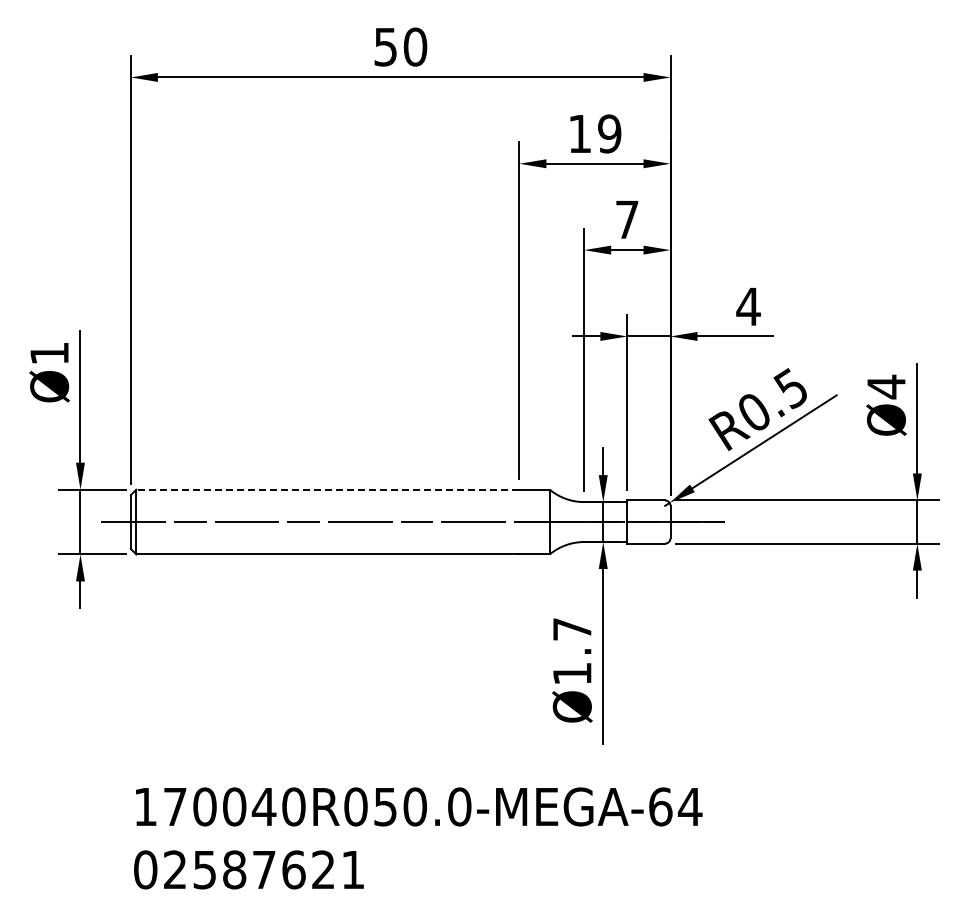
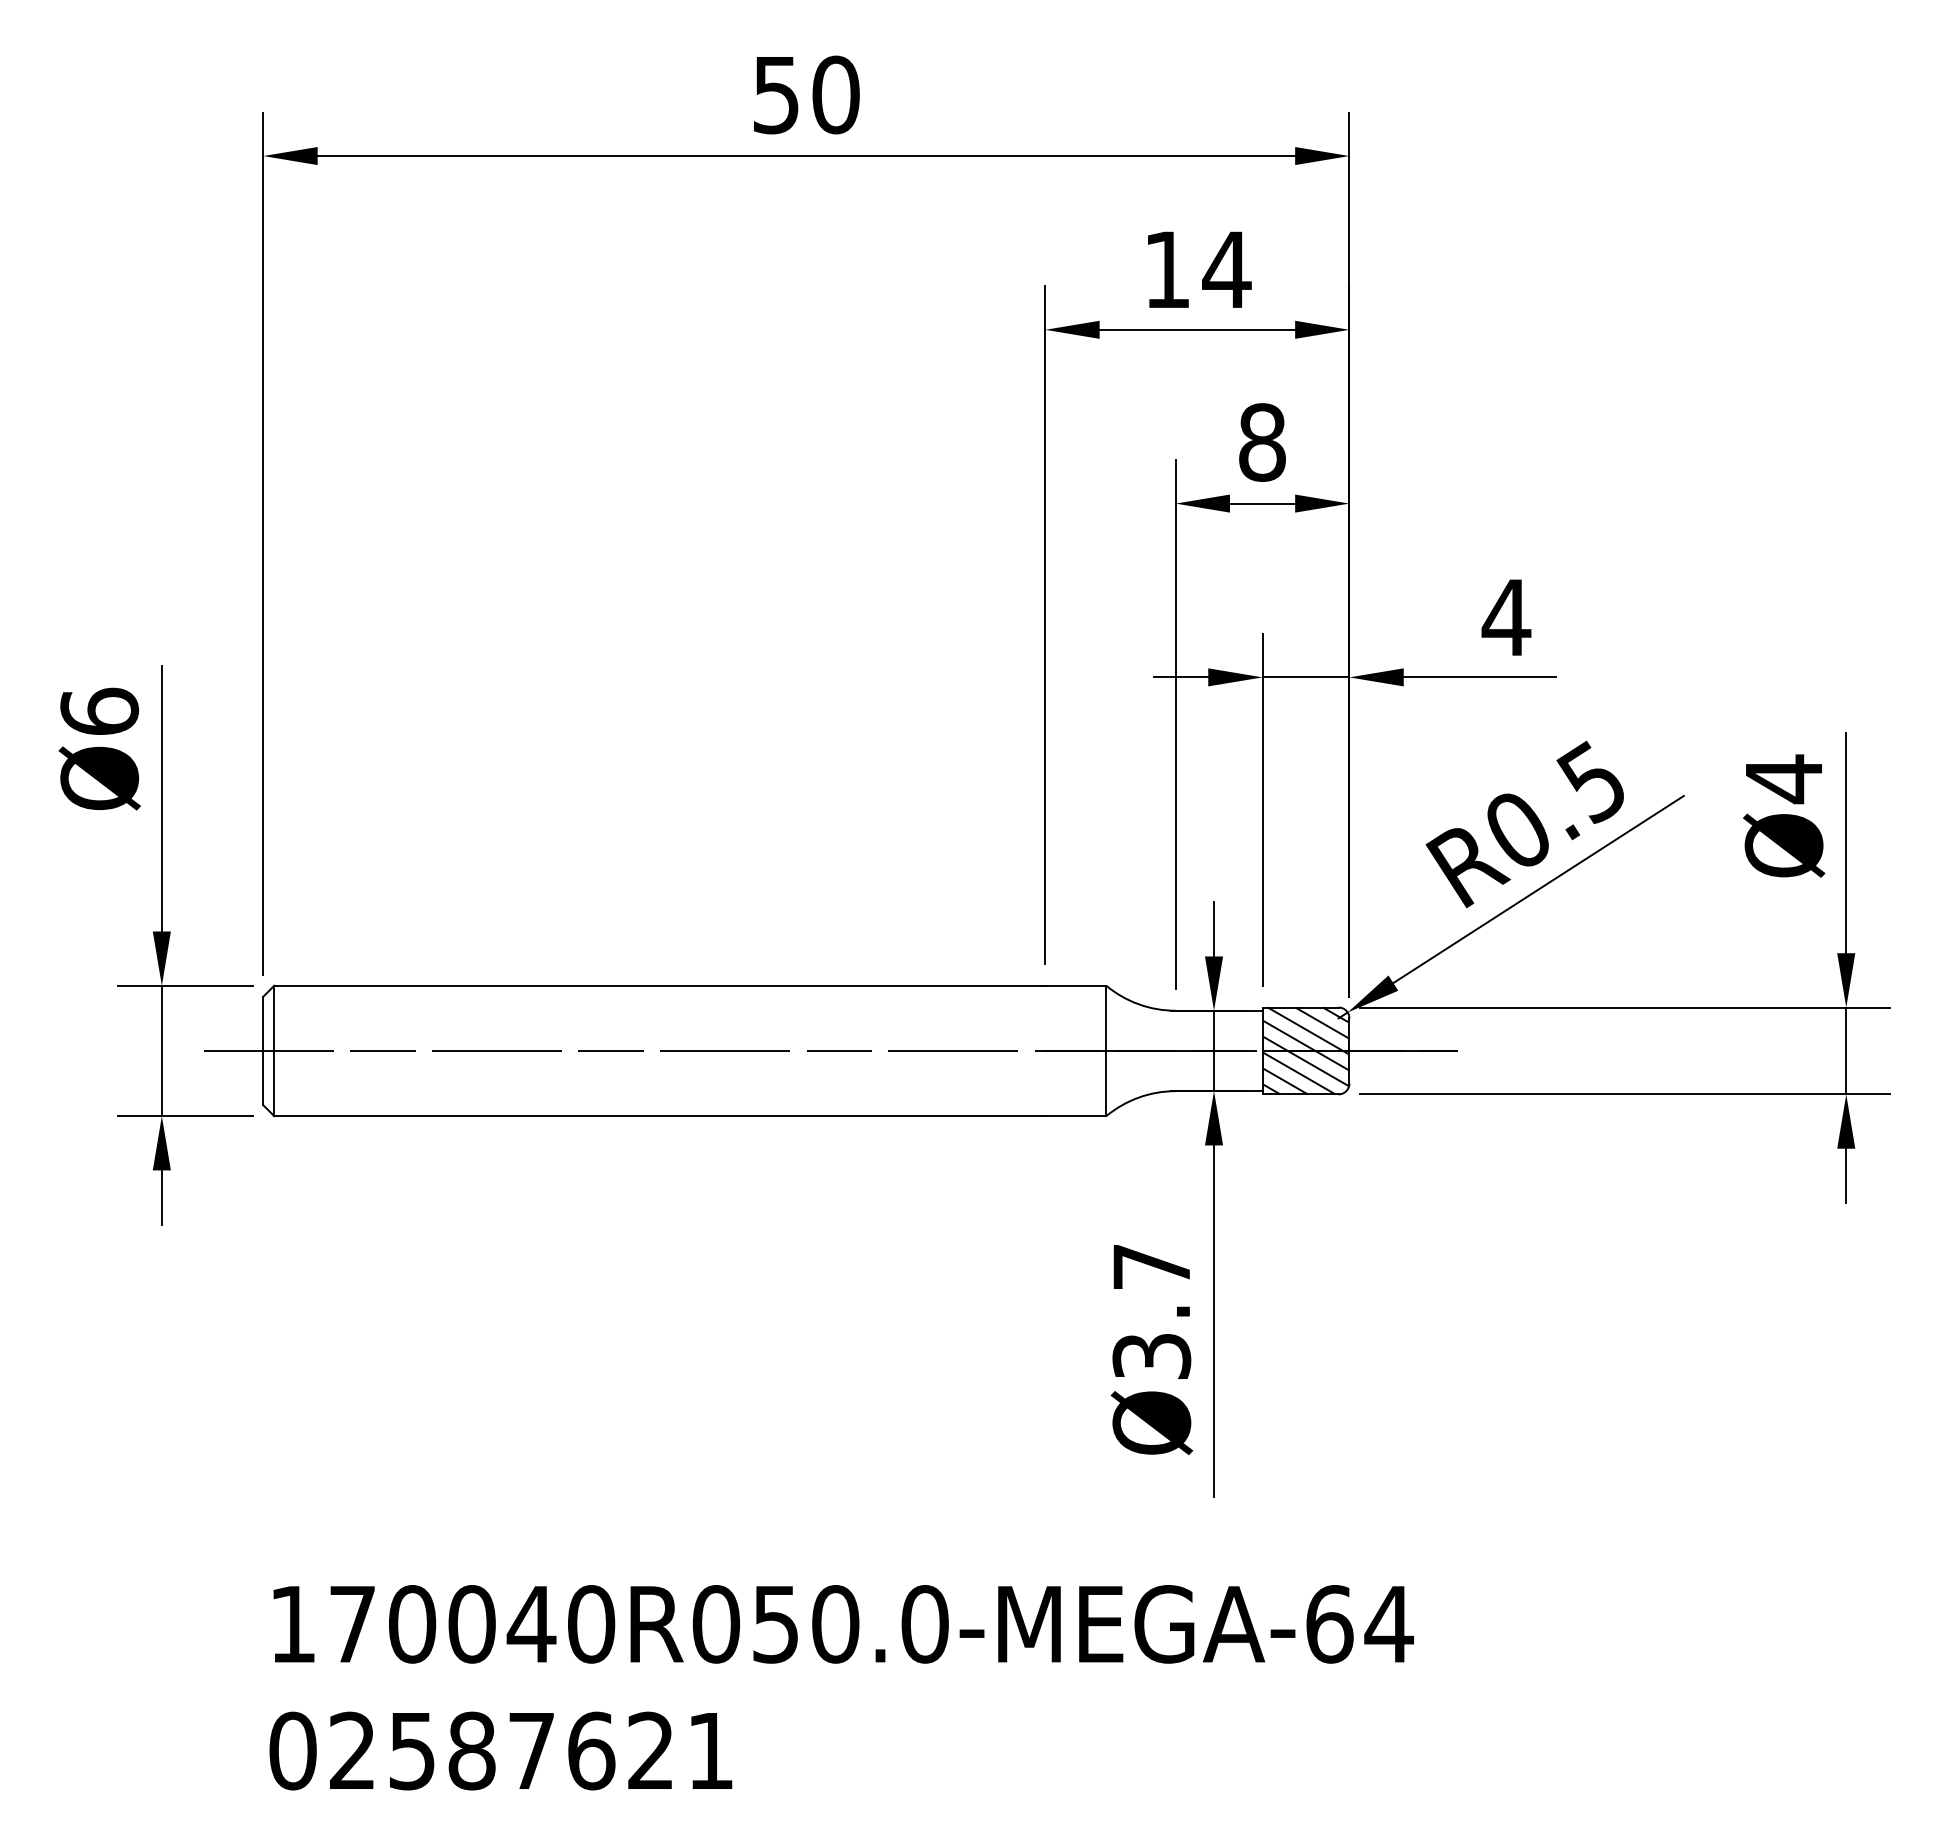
text: (609, 133) -> (1226, 268), 19 -> 14
text: (626, 219) -> (1260, 441), 7 -> 8
text: (49, 352) -> (99, 709), Ø1 -> Ø6
line: (327, 489) -> (659, 985), dashed -> solid
hatch: (648, 521) -> (1305, 1049), added
text: (571, 673) -> (1150, 1355), Ø1.7 -> Ø3.7

